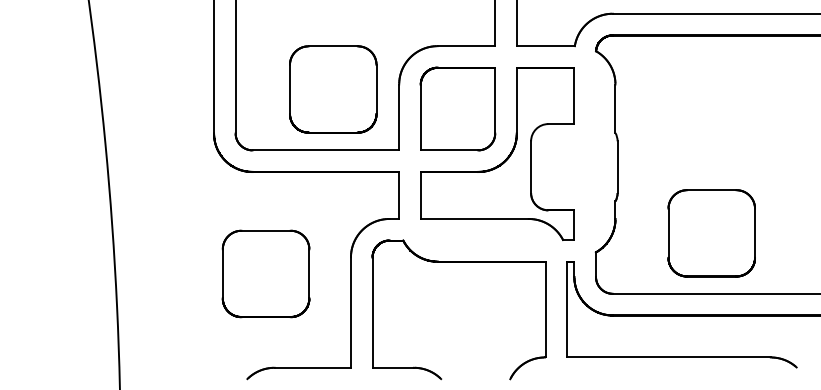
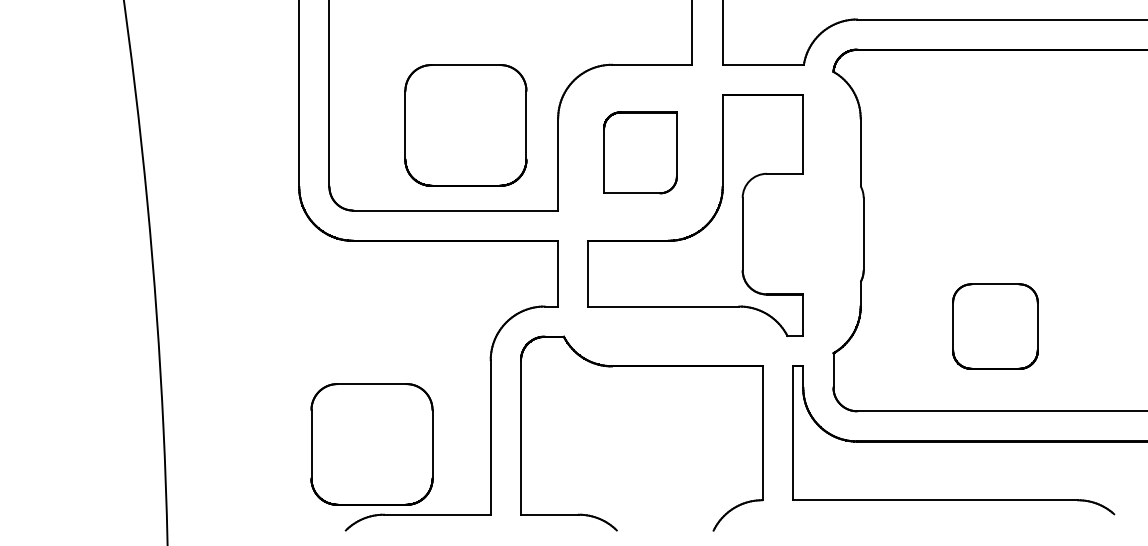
part: (458, 108) -> (640, 152), size x0.7
part: (711, 233) -> (995, 326), size x0.7
part: (265, 273) -> (371, 444), moved

